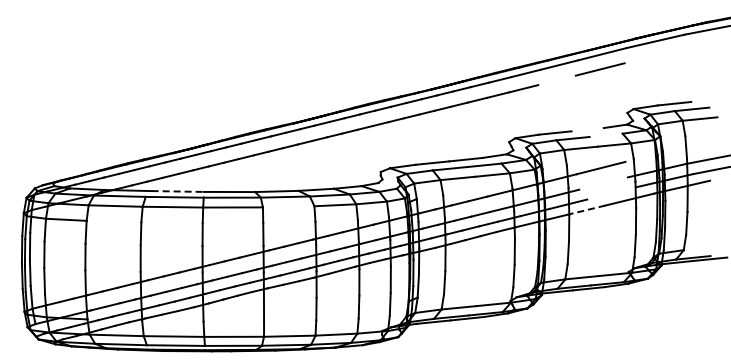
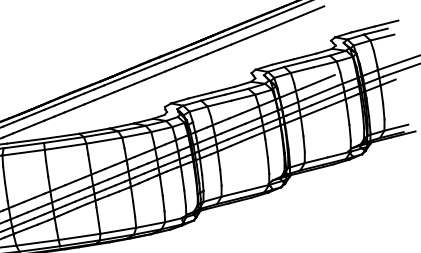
line: (556, 80) -> (278, 25), added
line: (708, 99) -> (386, 23), added
line: (587, 129) -> (304, 56), added
line: (605, 134) -> (318, 57), added
line: (603, 183) -> (321, 92), added
line: (178, 191) -> (25, 141), dashed -> solid
line: (611, 193) -> (328, 98), added
line: (288, 206) -> (104, 140), added
line: (586, 210) -> (312, 112), dashed -> solid
line: (700, 248) -> (395, 127), added

